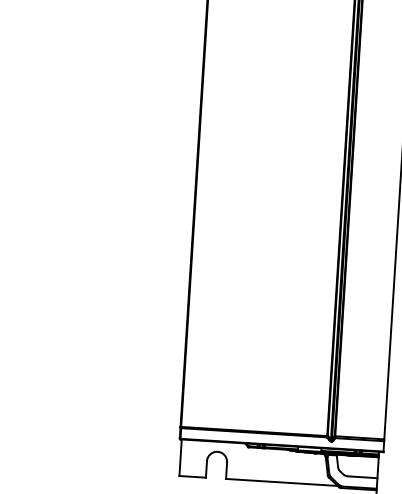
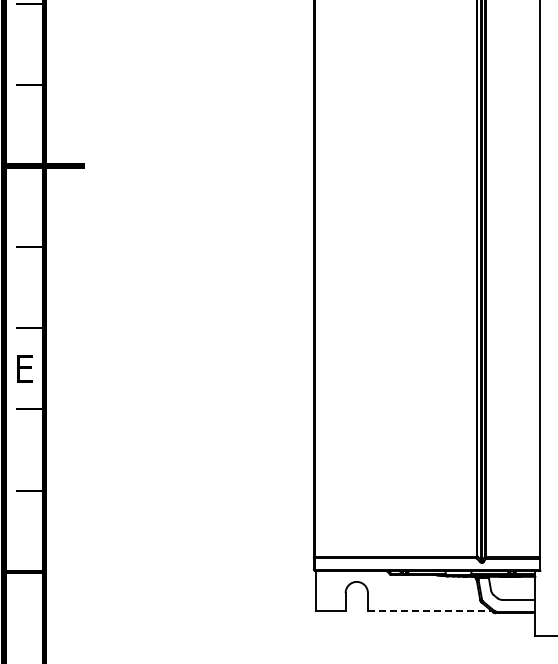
line: (282, 482) -> (430, 611), solid -> dashed

